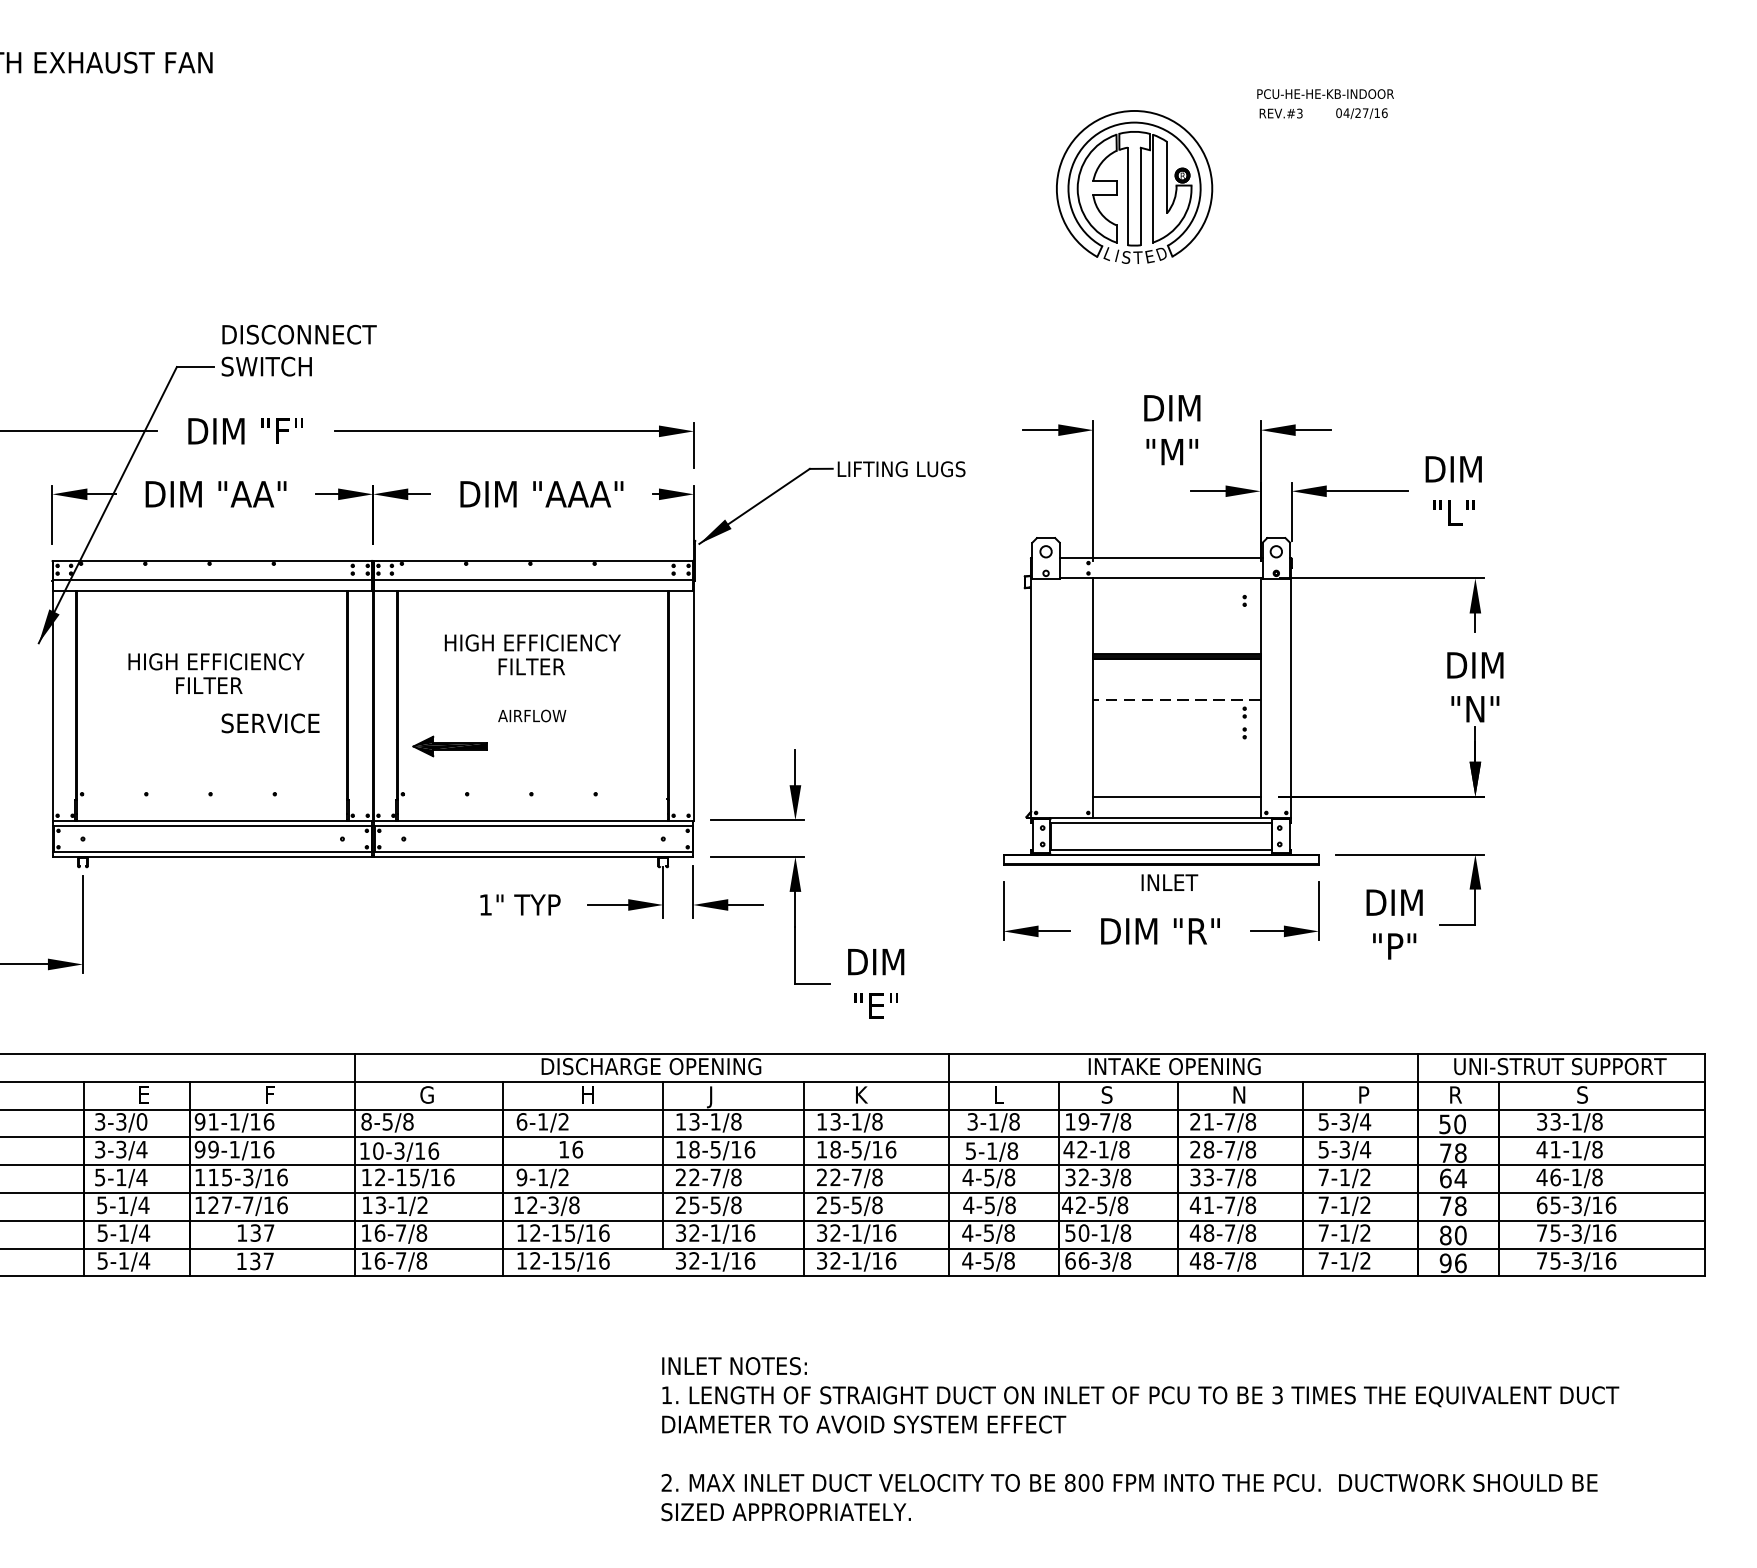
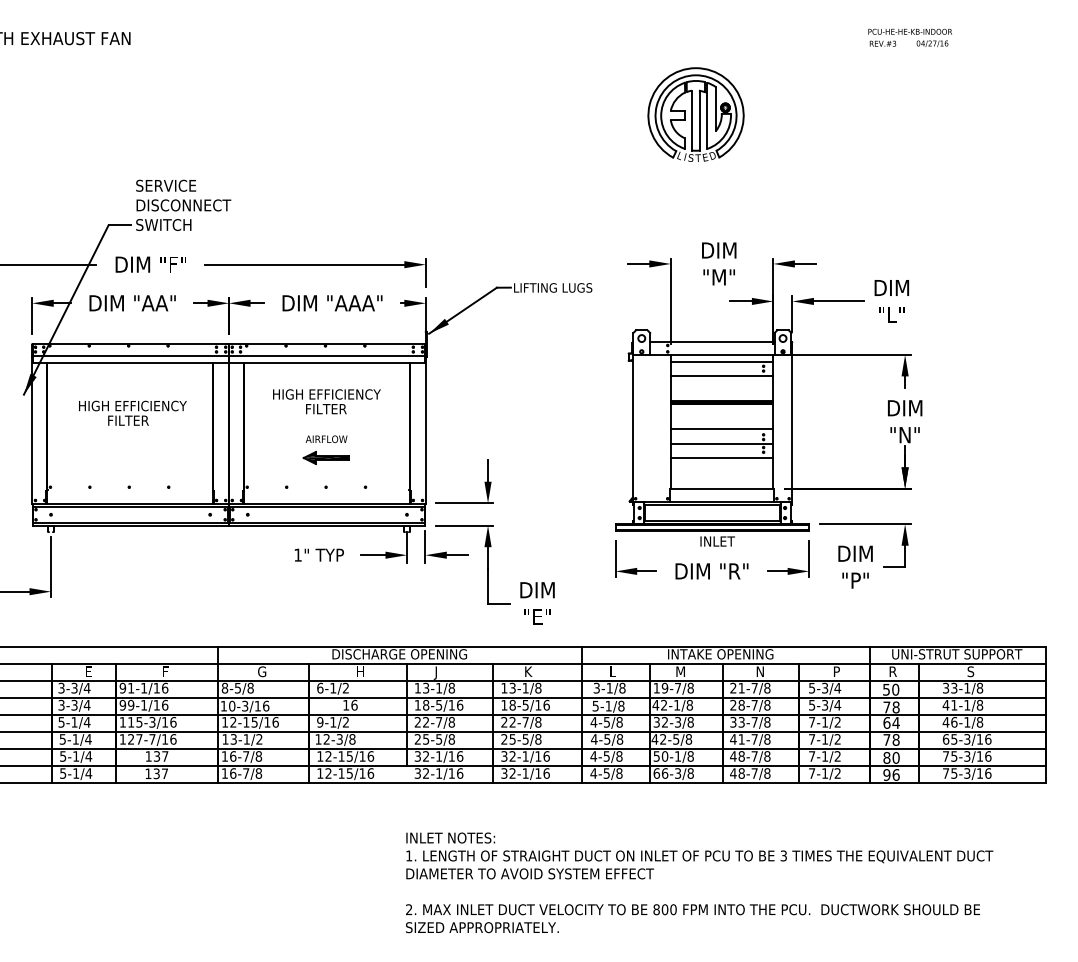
text: (1324, 103) -> (909, 37), moved
line: (1176, 590) -> (721, 362), added
line: (1176, 613) -> (721, 376), added
line: (1176, 700) -> (721, 429), dashed -> solid
text: (271, 722) -> (166, 185), moved
line: (1176, 722) -> (721, 443), added
part: (448, 745) -> (325, 457), moved
line: (1176, 745) -> (721, 457), added
text: (1109, 1094) -> (680, 671), S -> M
text: (140, 1120) -> (86, 687), 3-3/0 -> 3-3/4

